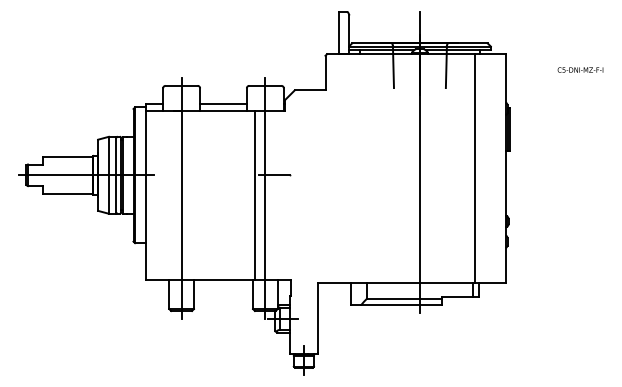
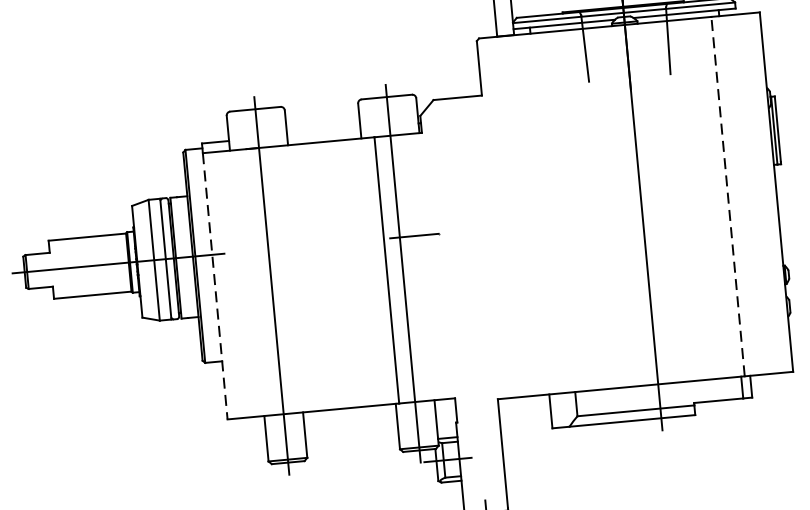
line: (223, 104) -> (323, 132), removed
line: (475, 168) -> (728, 196), solid -> dashed
line: (145, 195) -> (214, 286), solid -> dashed

